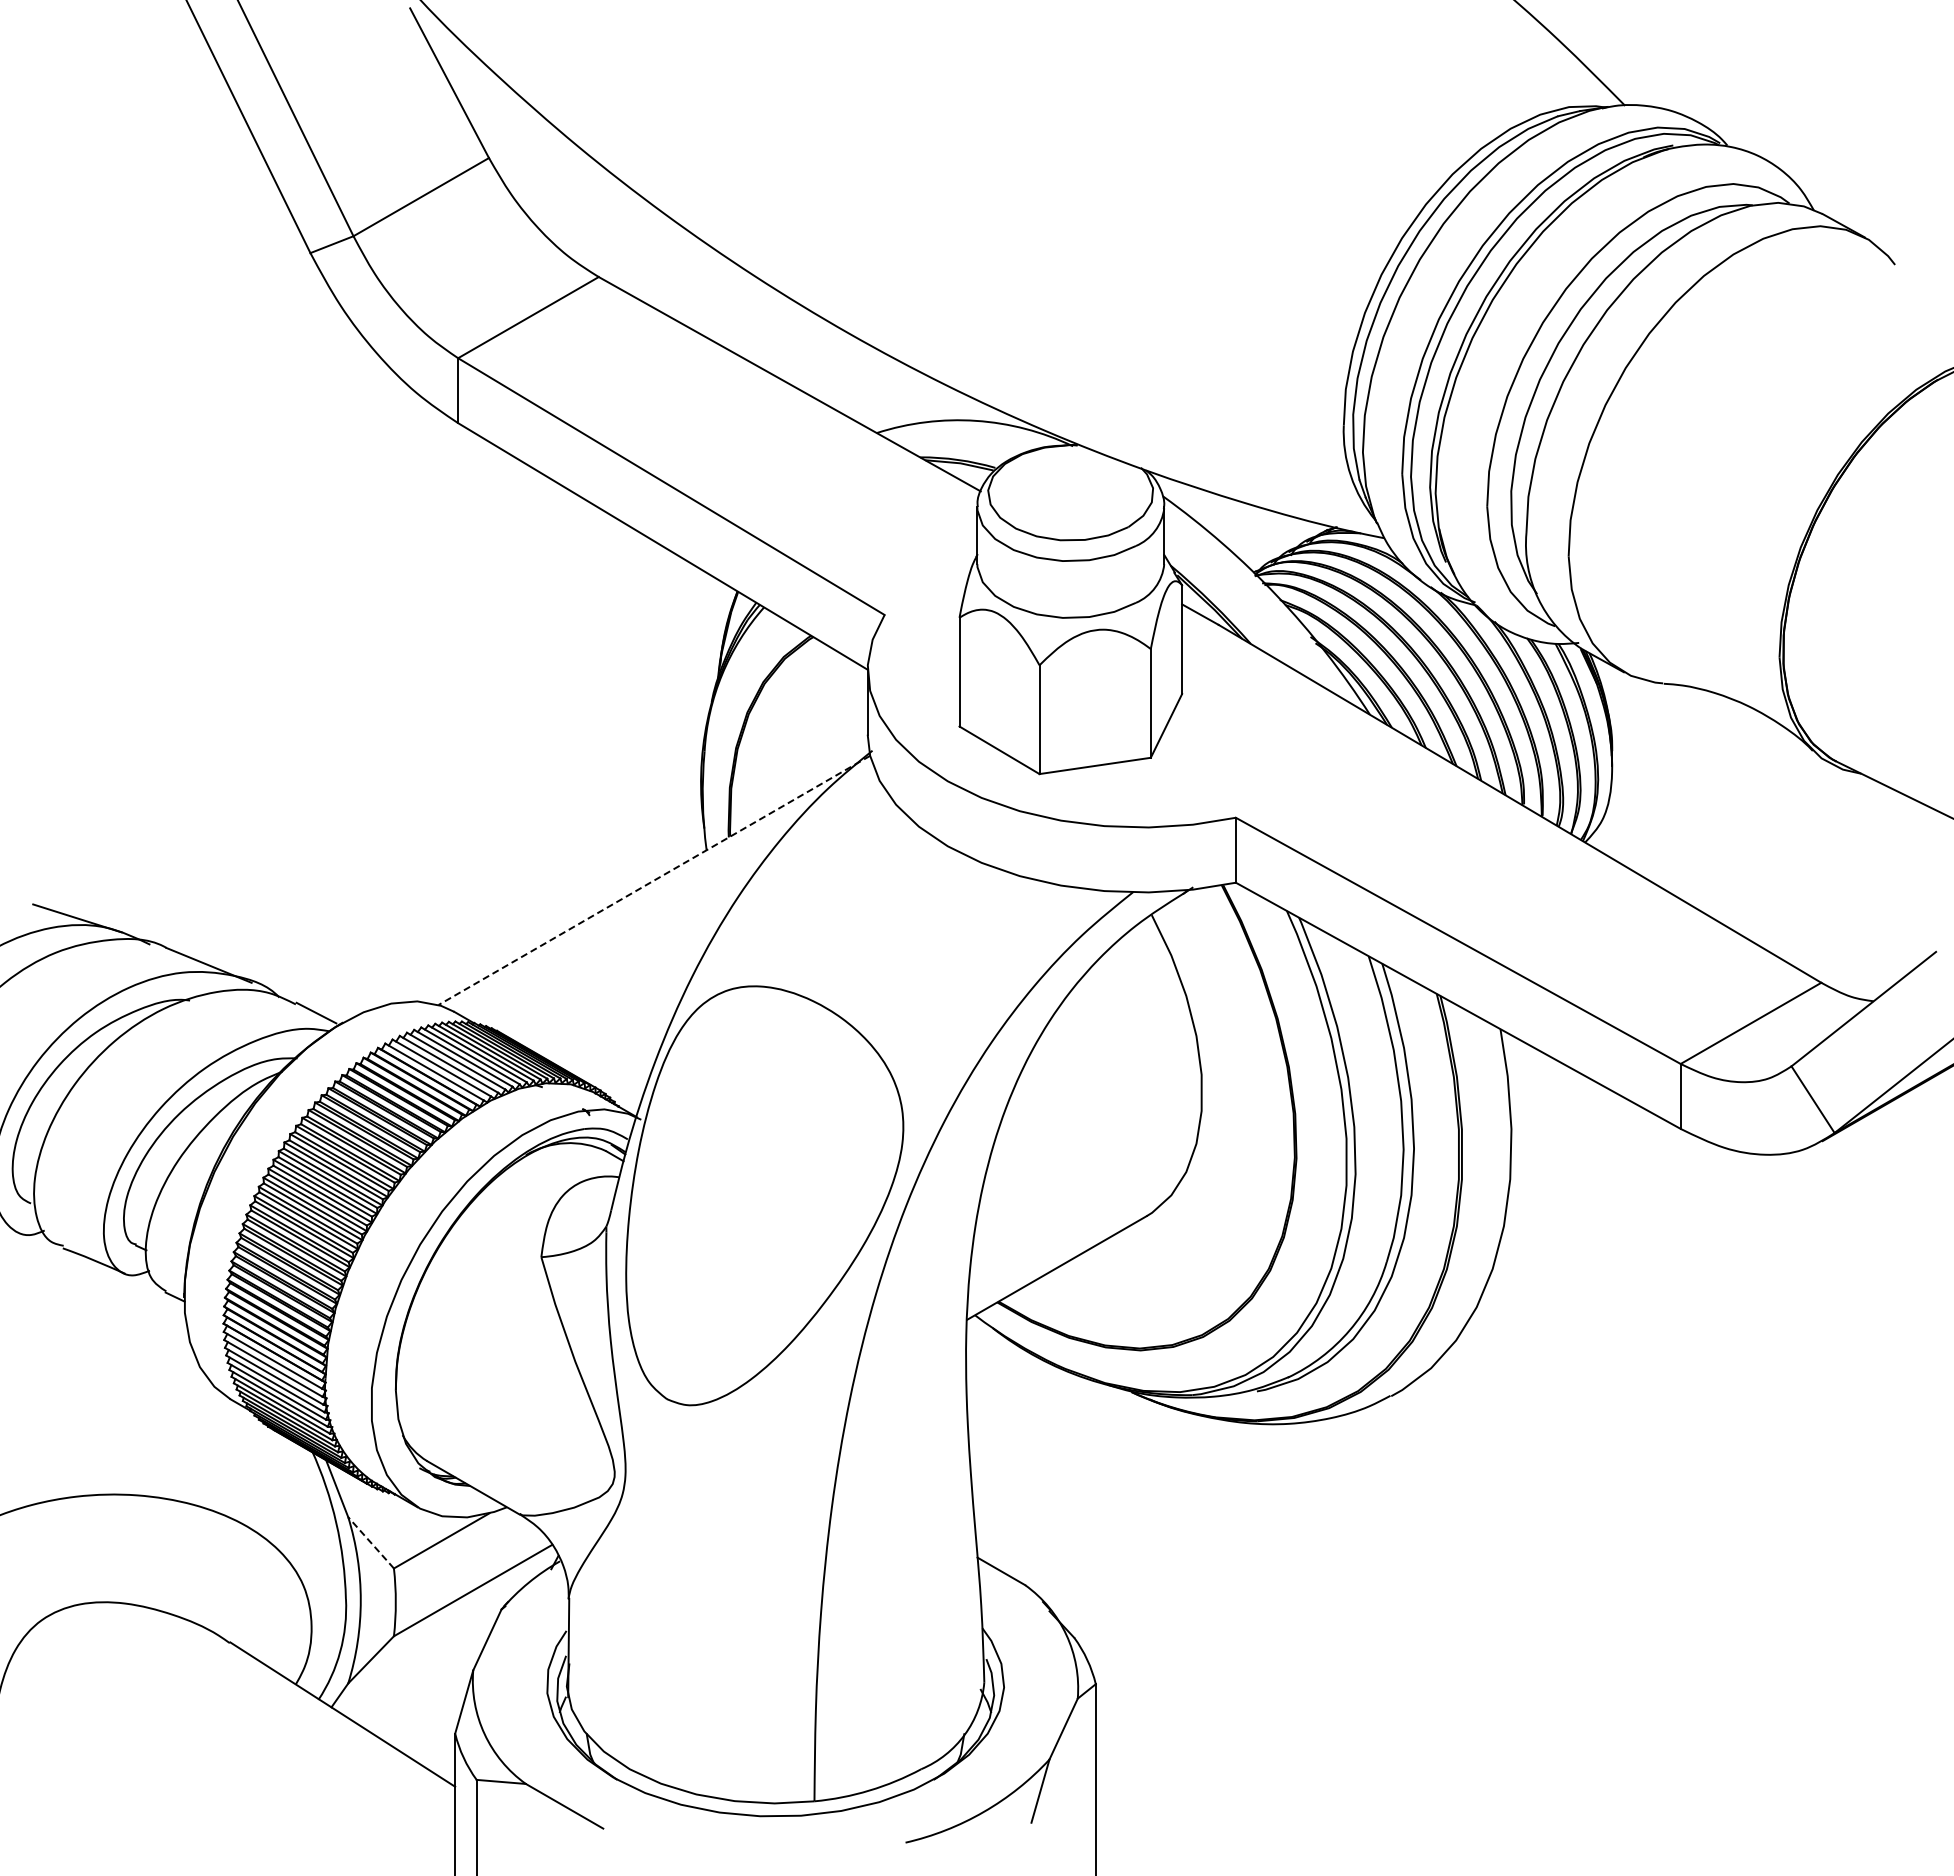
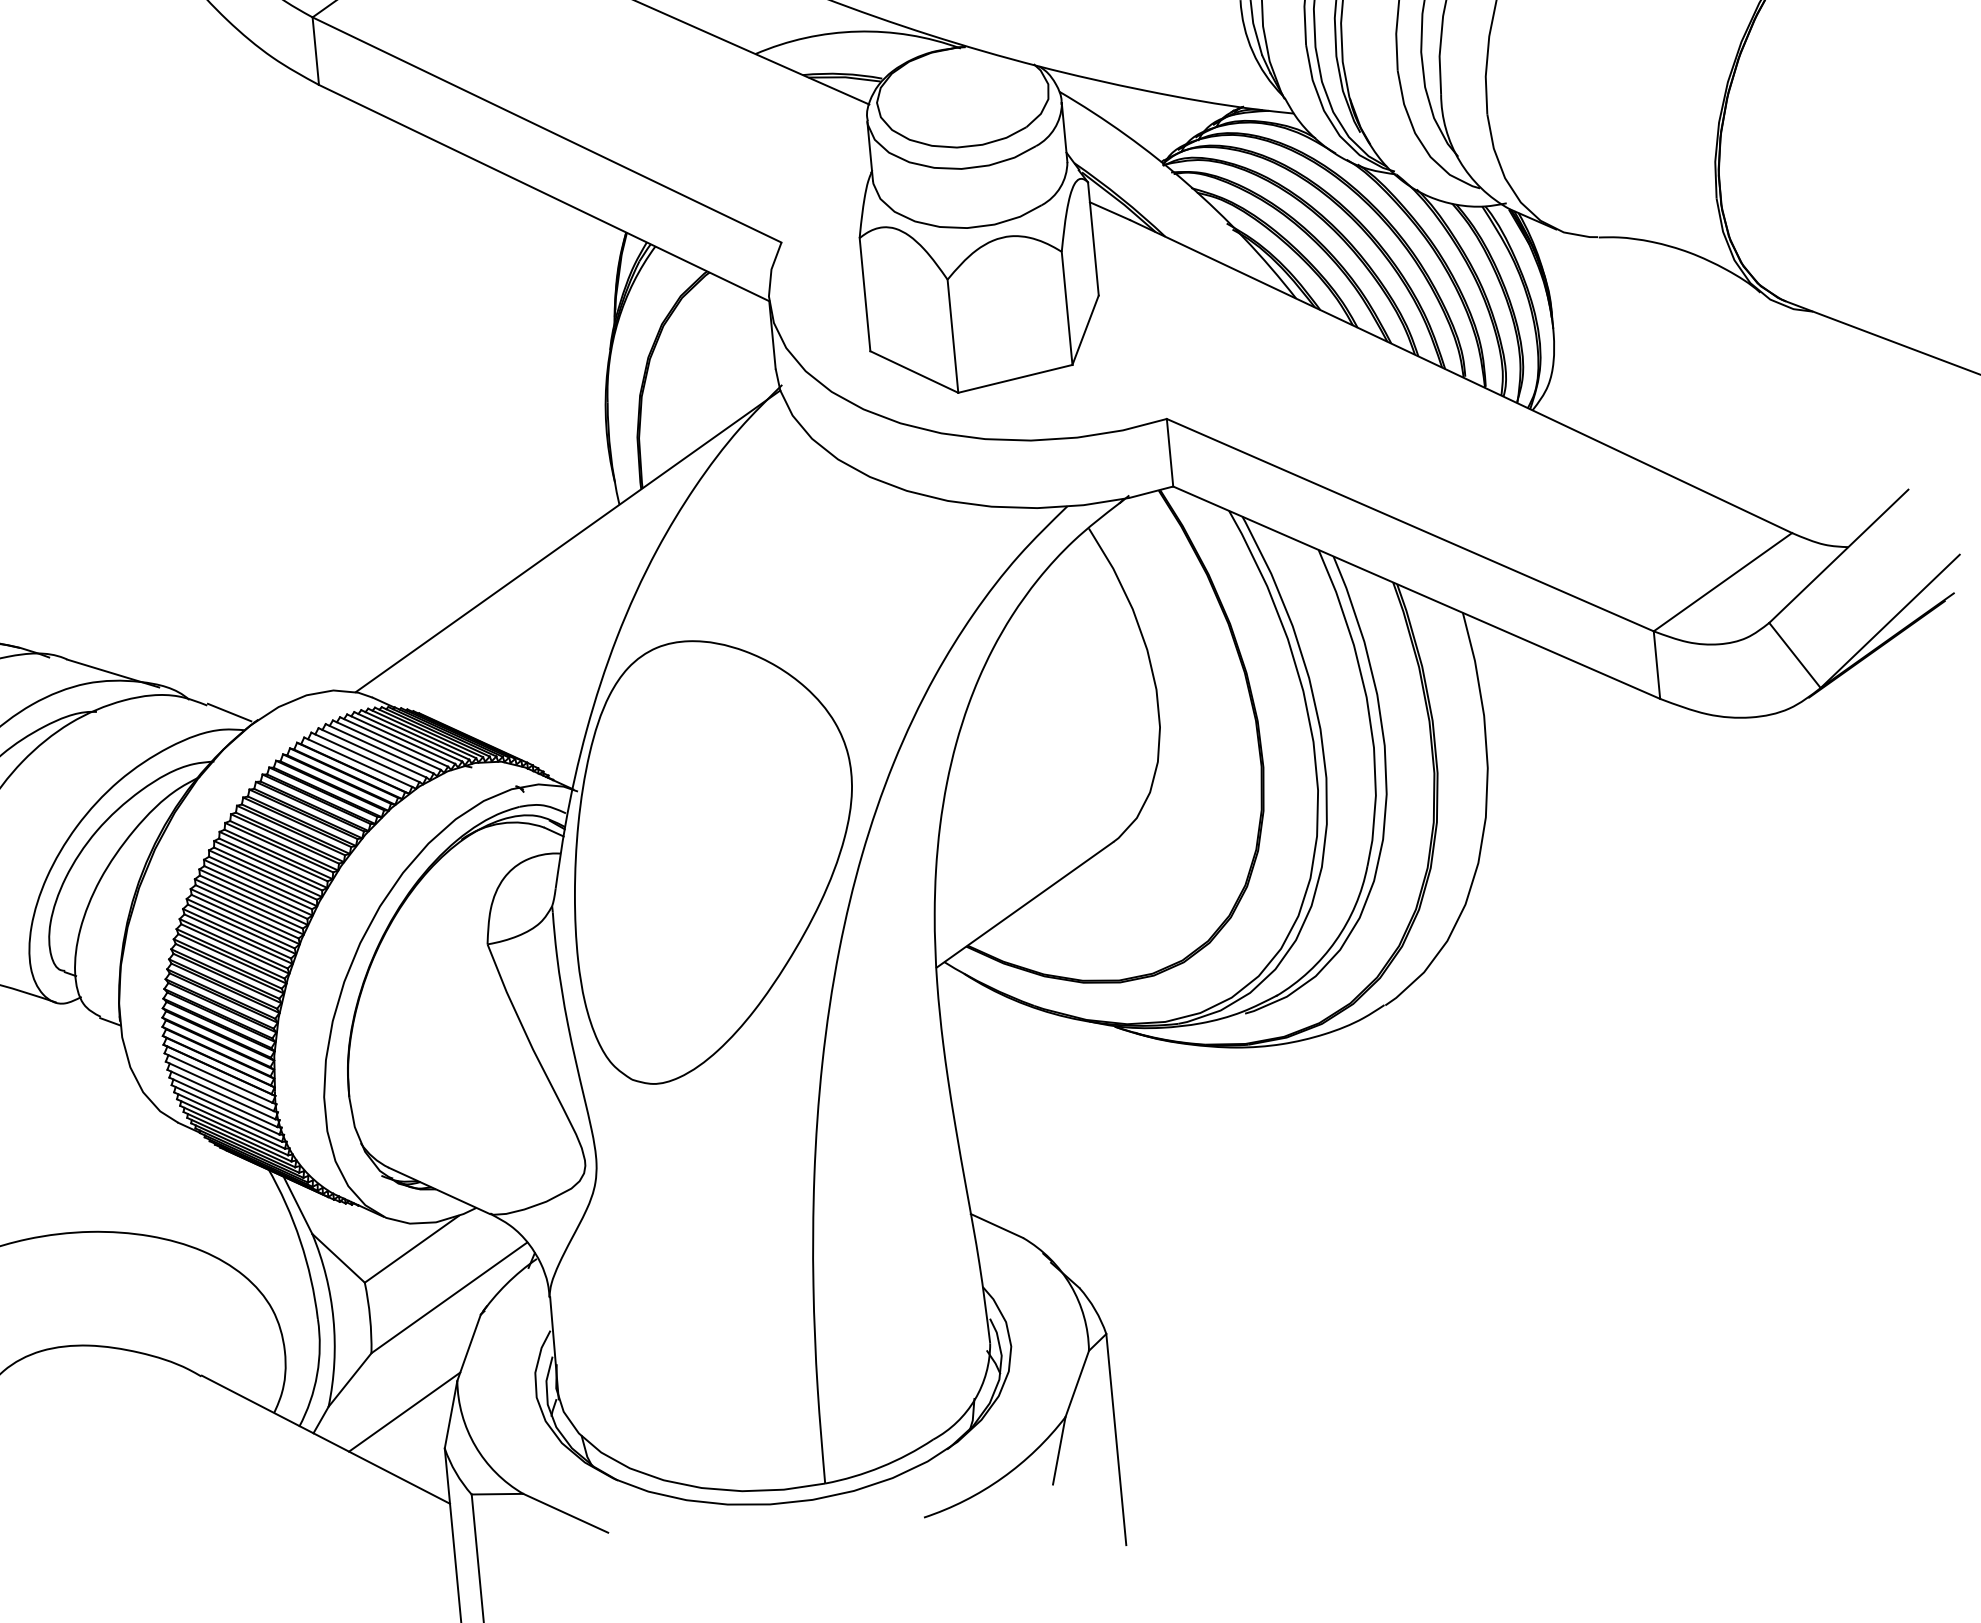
line: (653, 880) -> (567, 541), dashed -> solid
line: (370, 1542) -> (337, 1257), dashed -> solid
line: (419, 1695) -> (403, 1412), added

